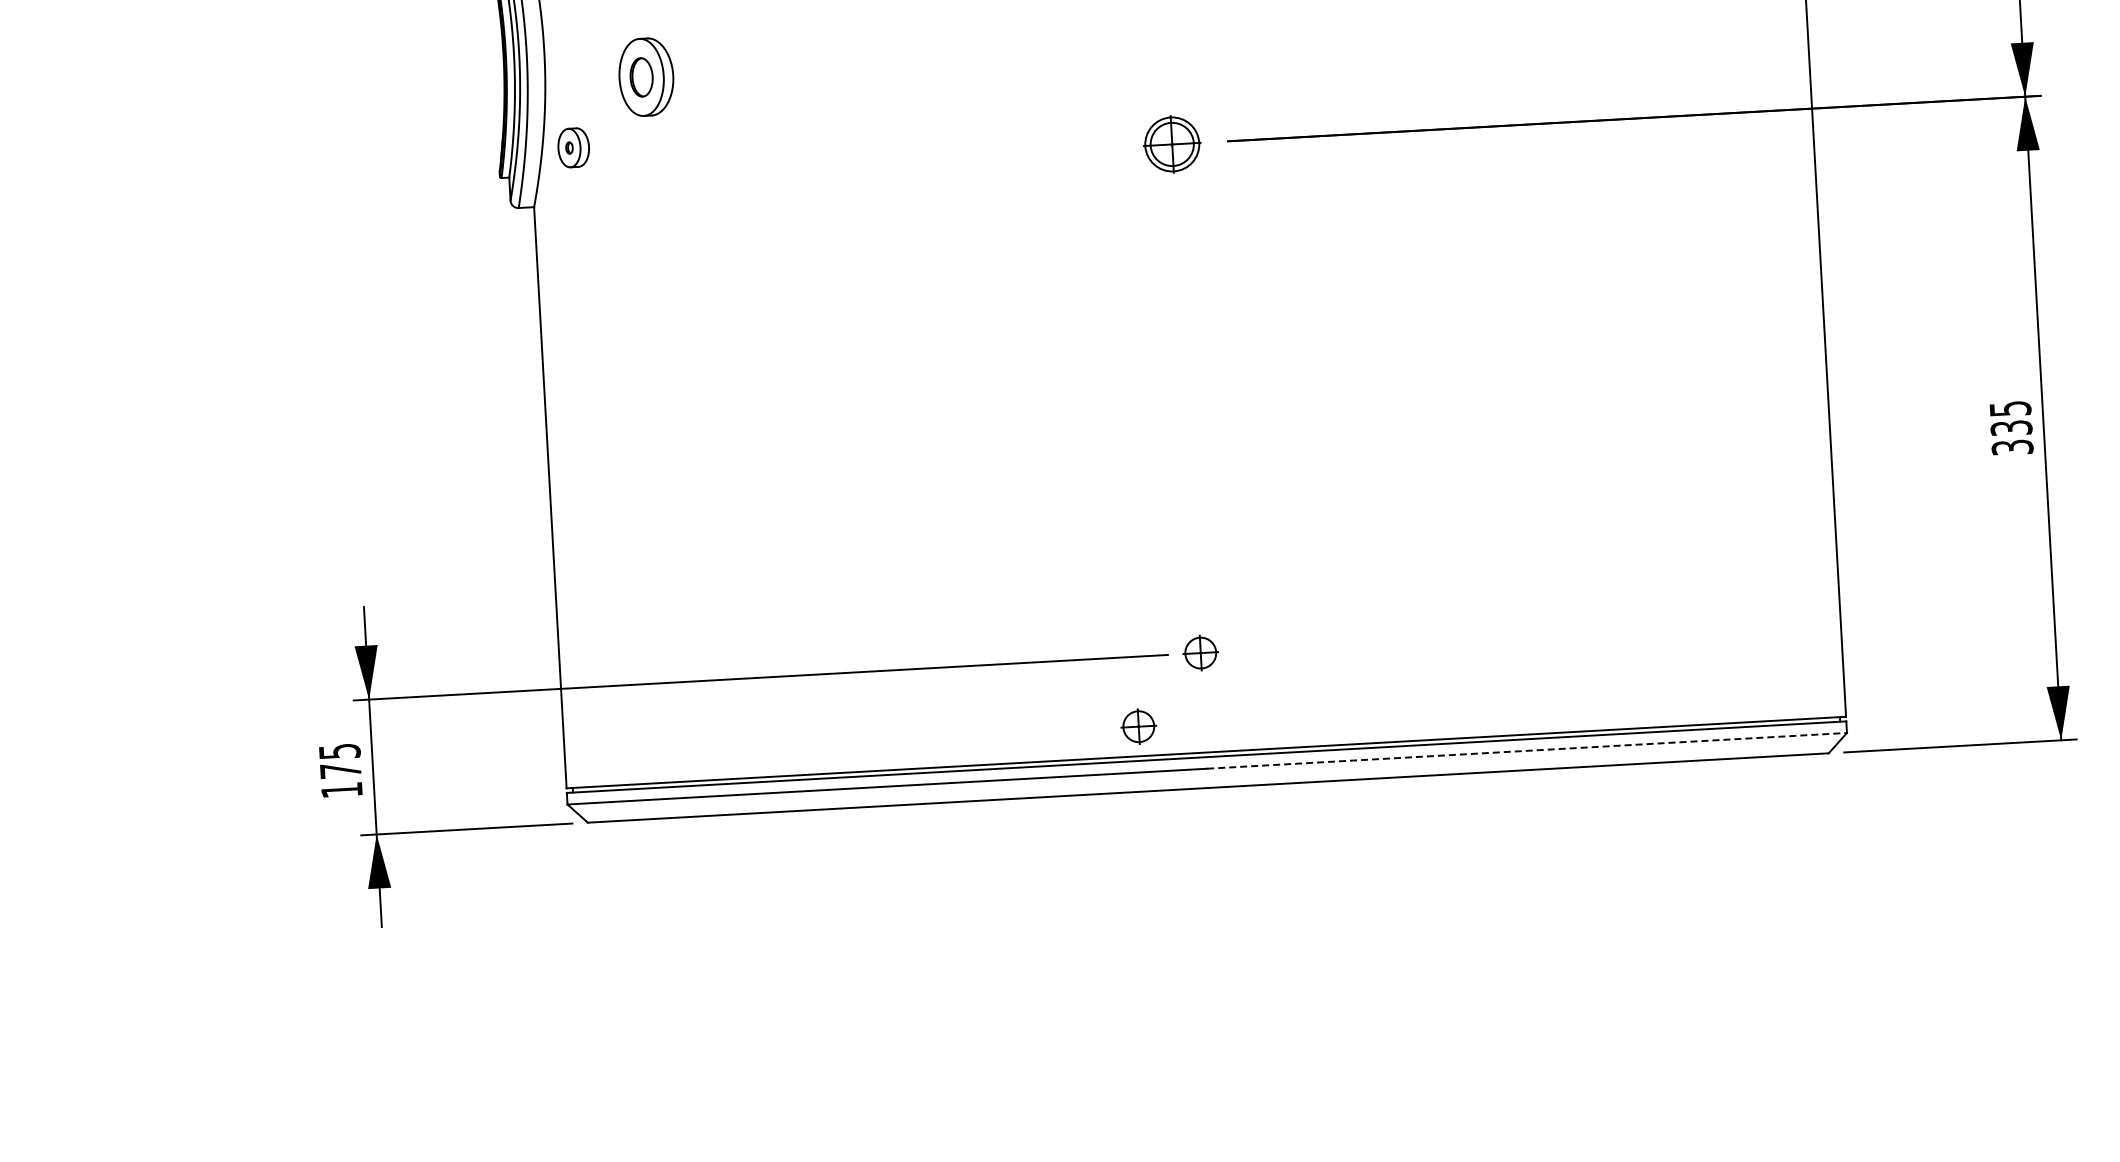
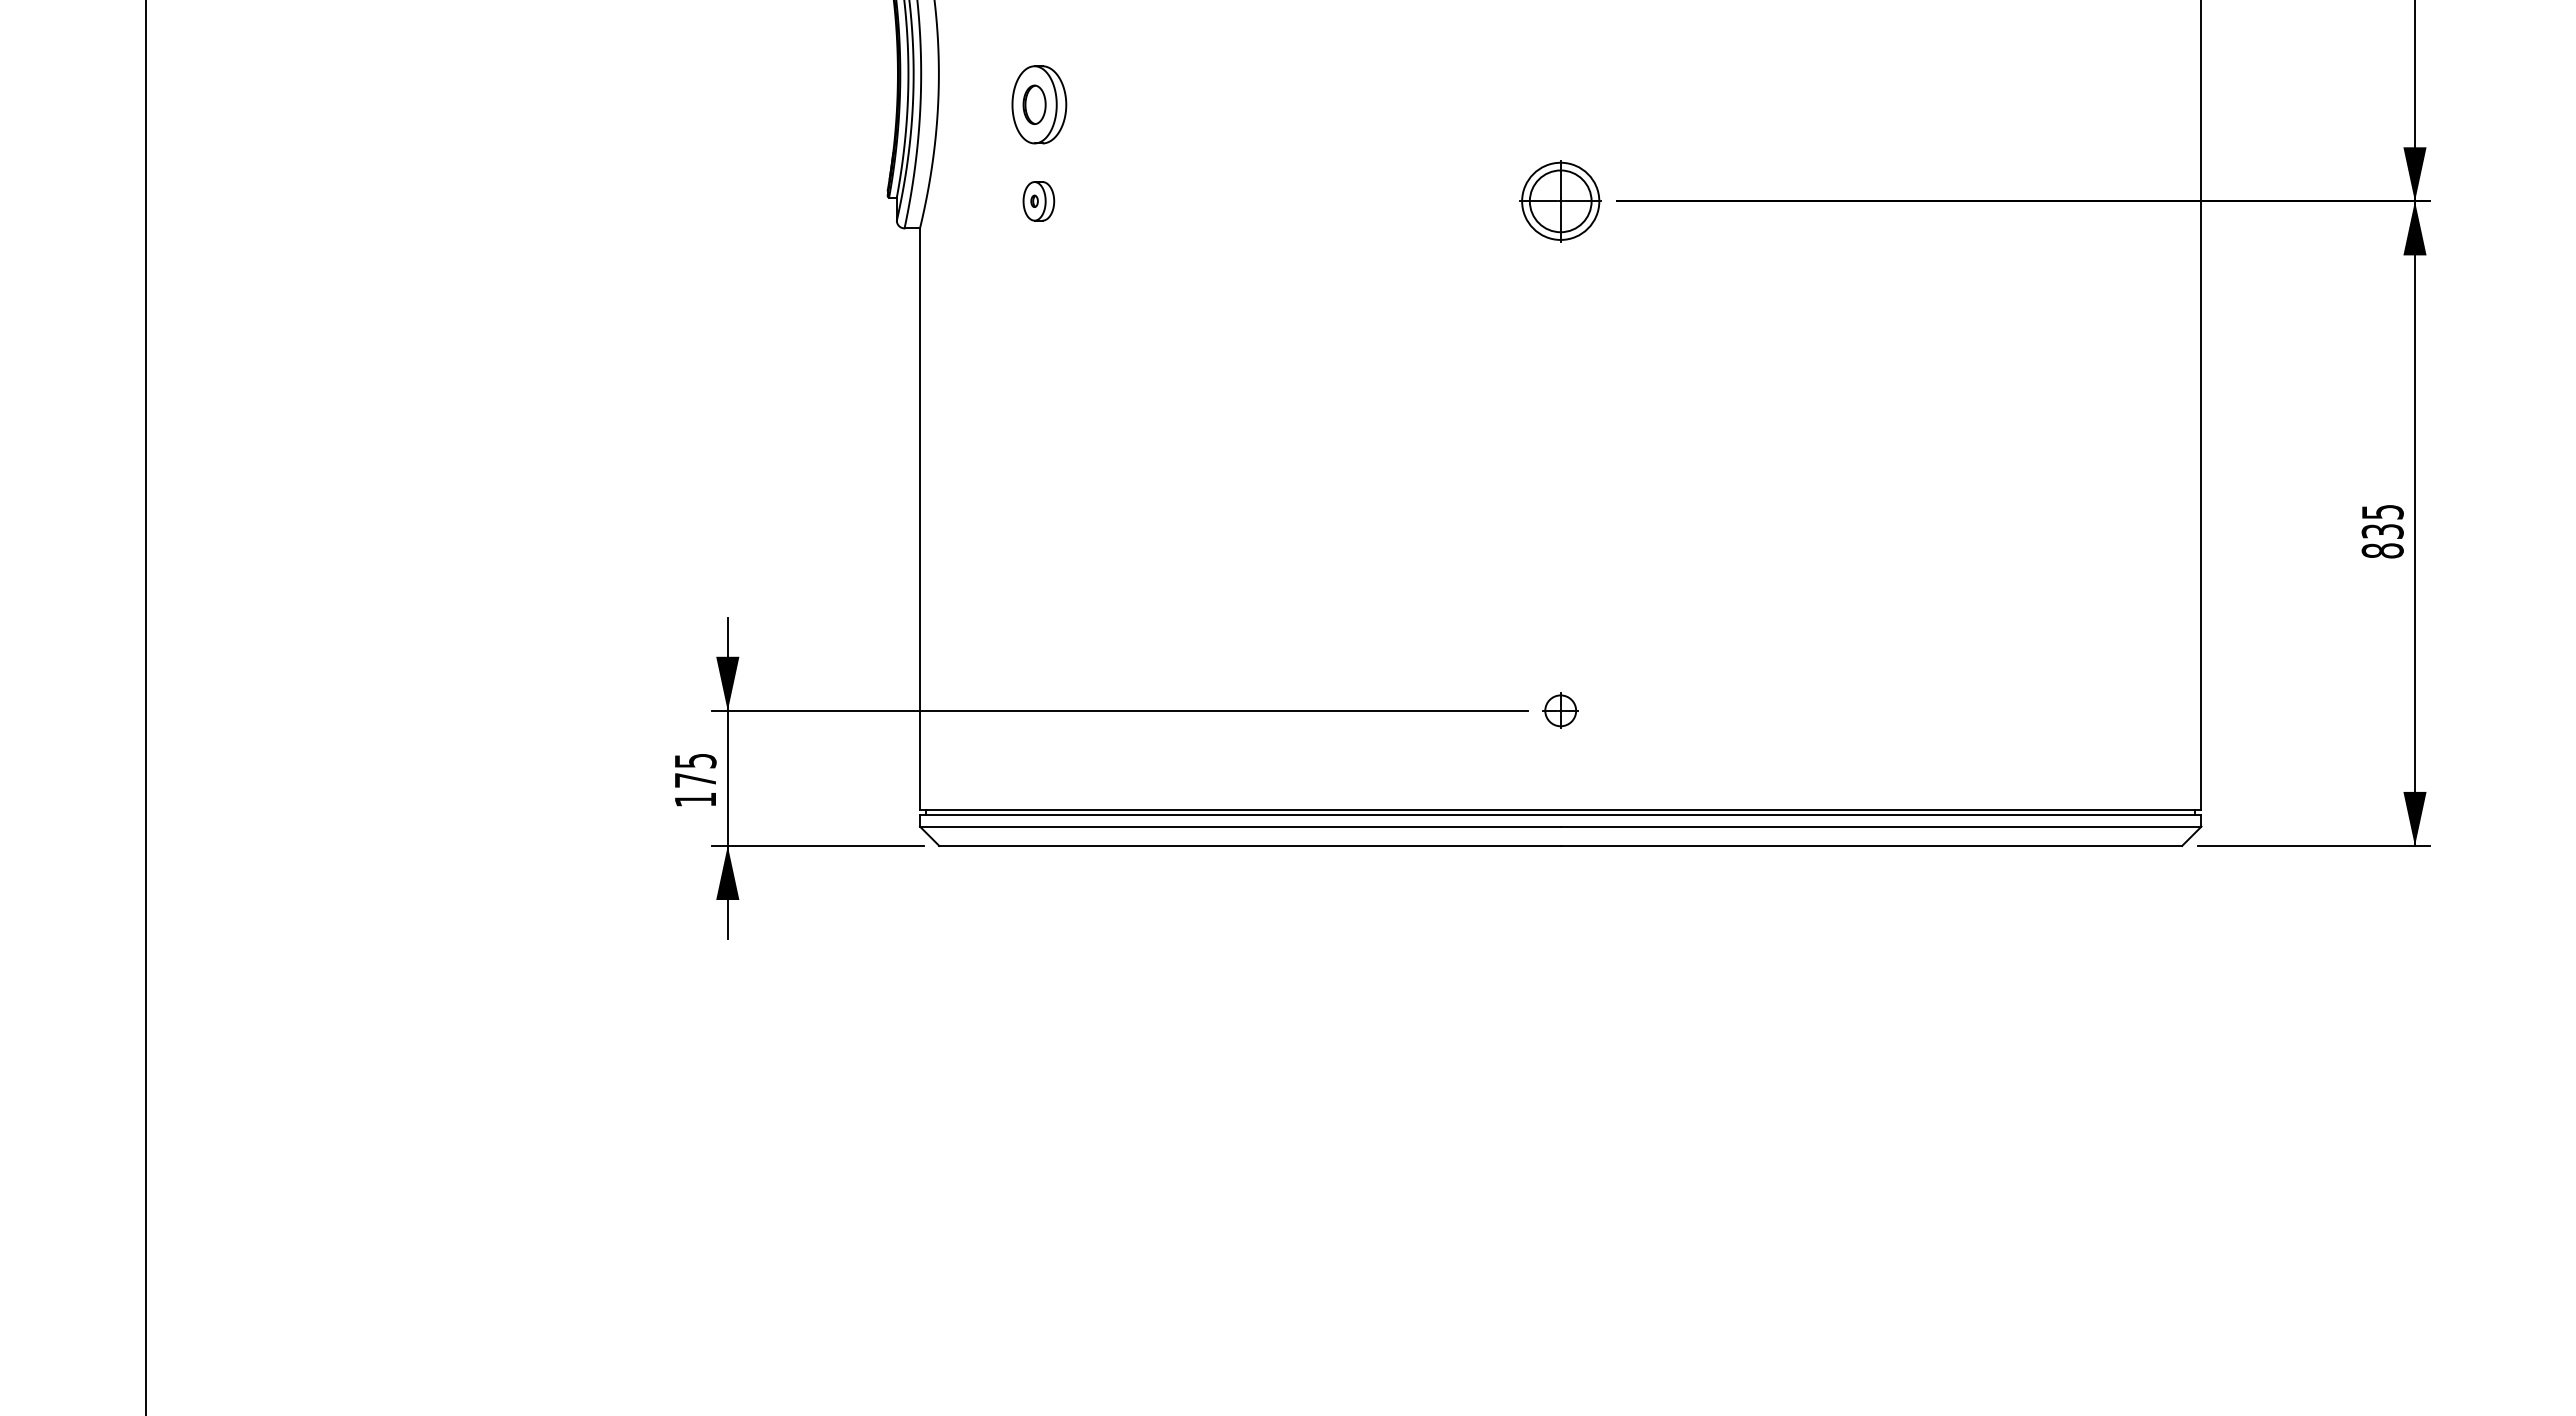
part: (1172, 144) -> (1560, 201), size x1.43
part: (573, 147) -> (1038, 201), moved
text: (2012, 447) -> (2382, 550), 335 -> 835
part: (1138, 726) -> (1494, 780), removed
line: (1527, 750) -> (1881, 826), dashed -> solid

